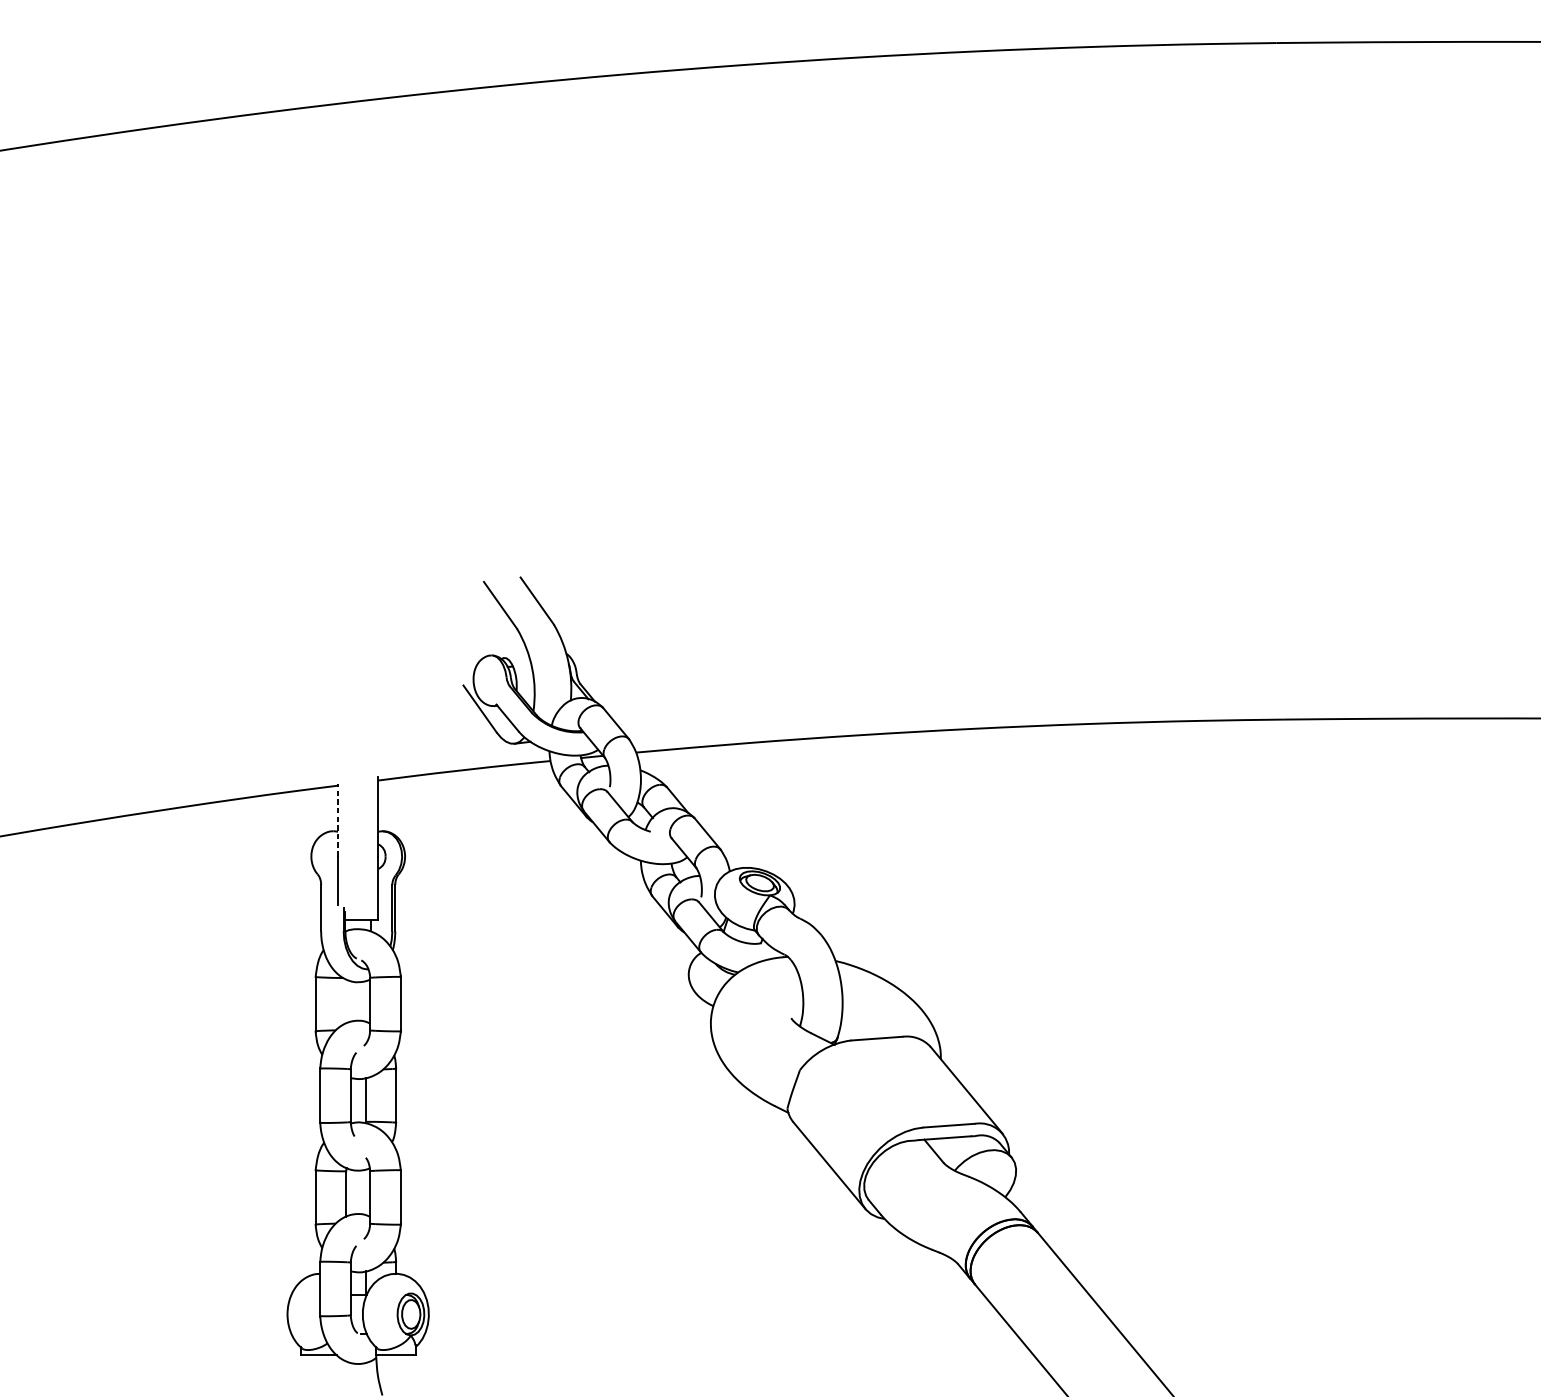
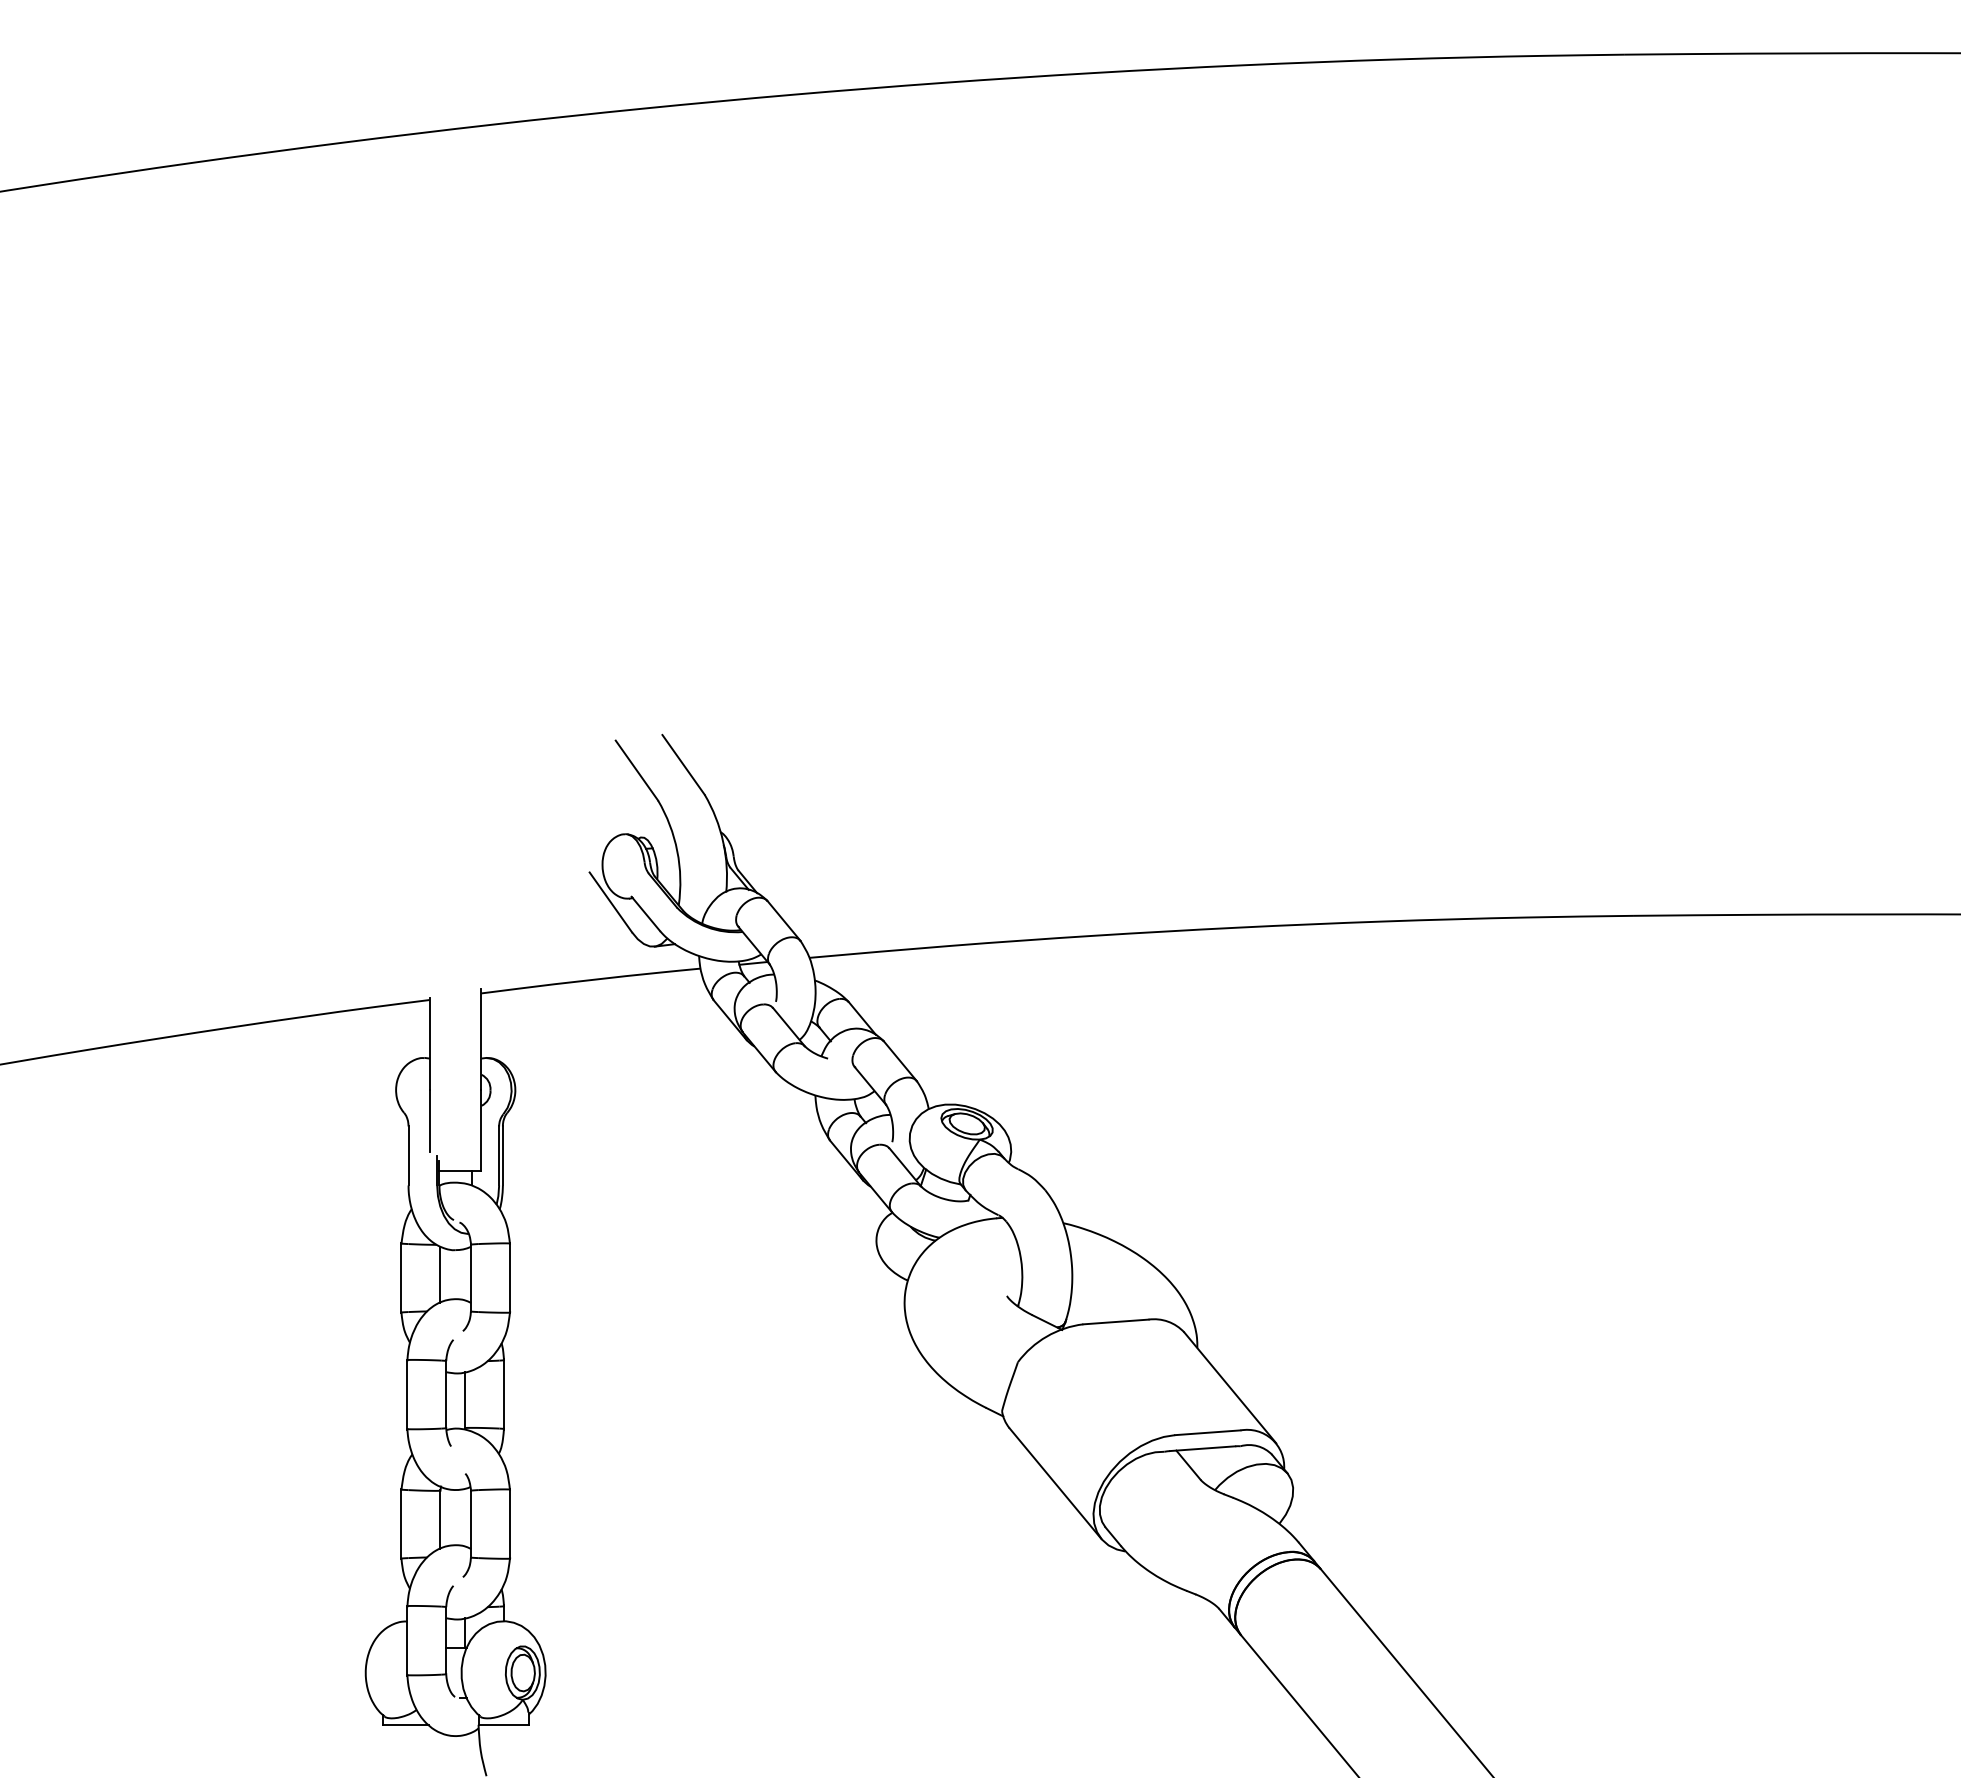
line: (337, 819) -> (429, 1043), dashed -> solid
line: (346, 1001) -> (440, 1274), added

